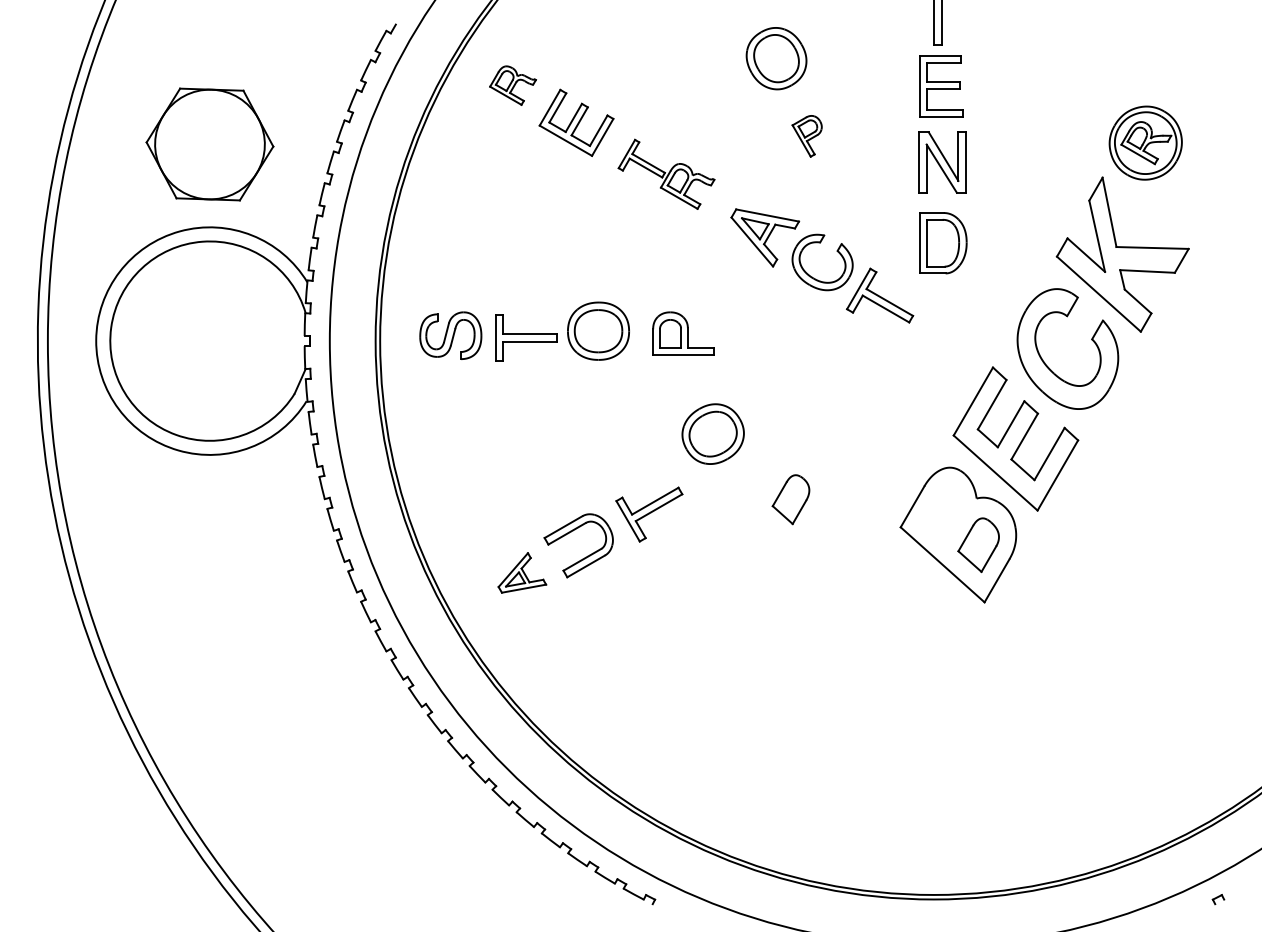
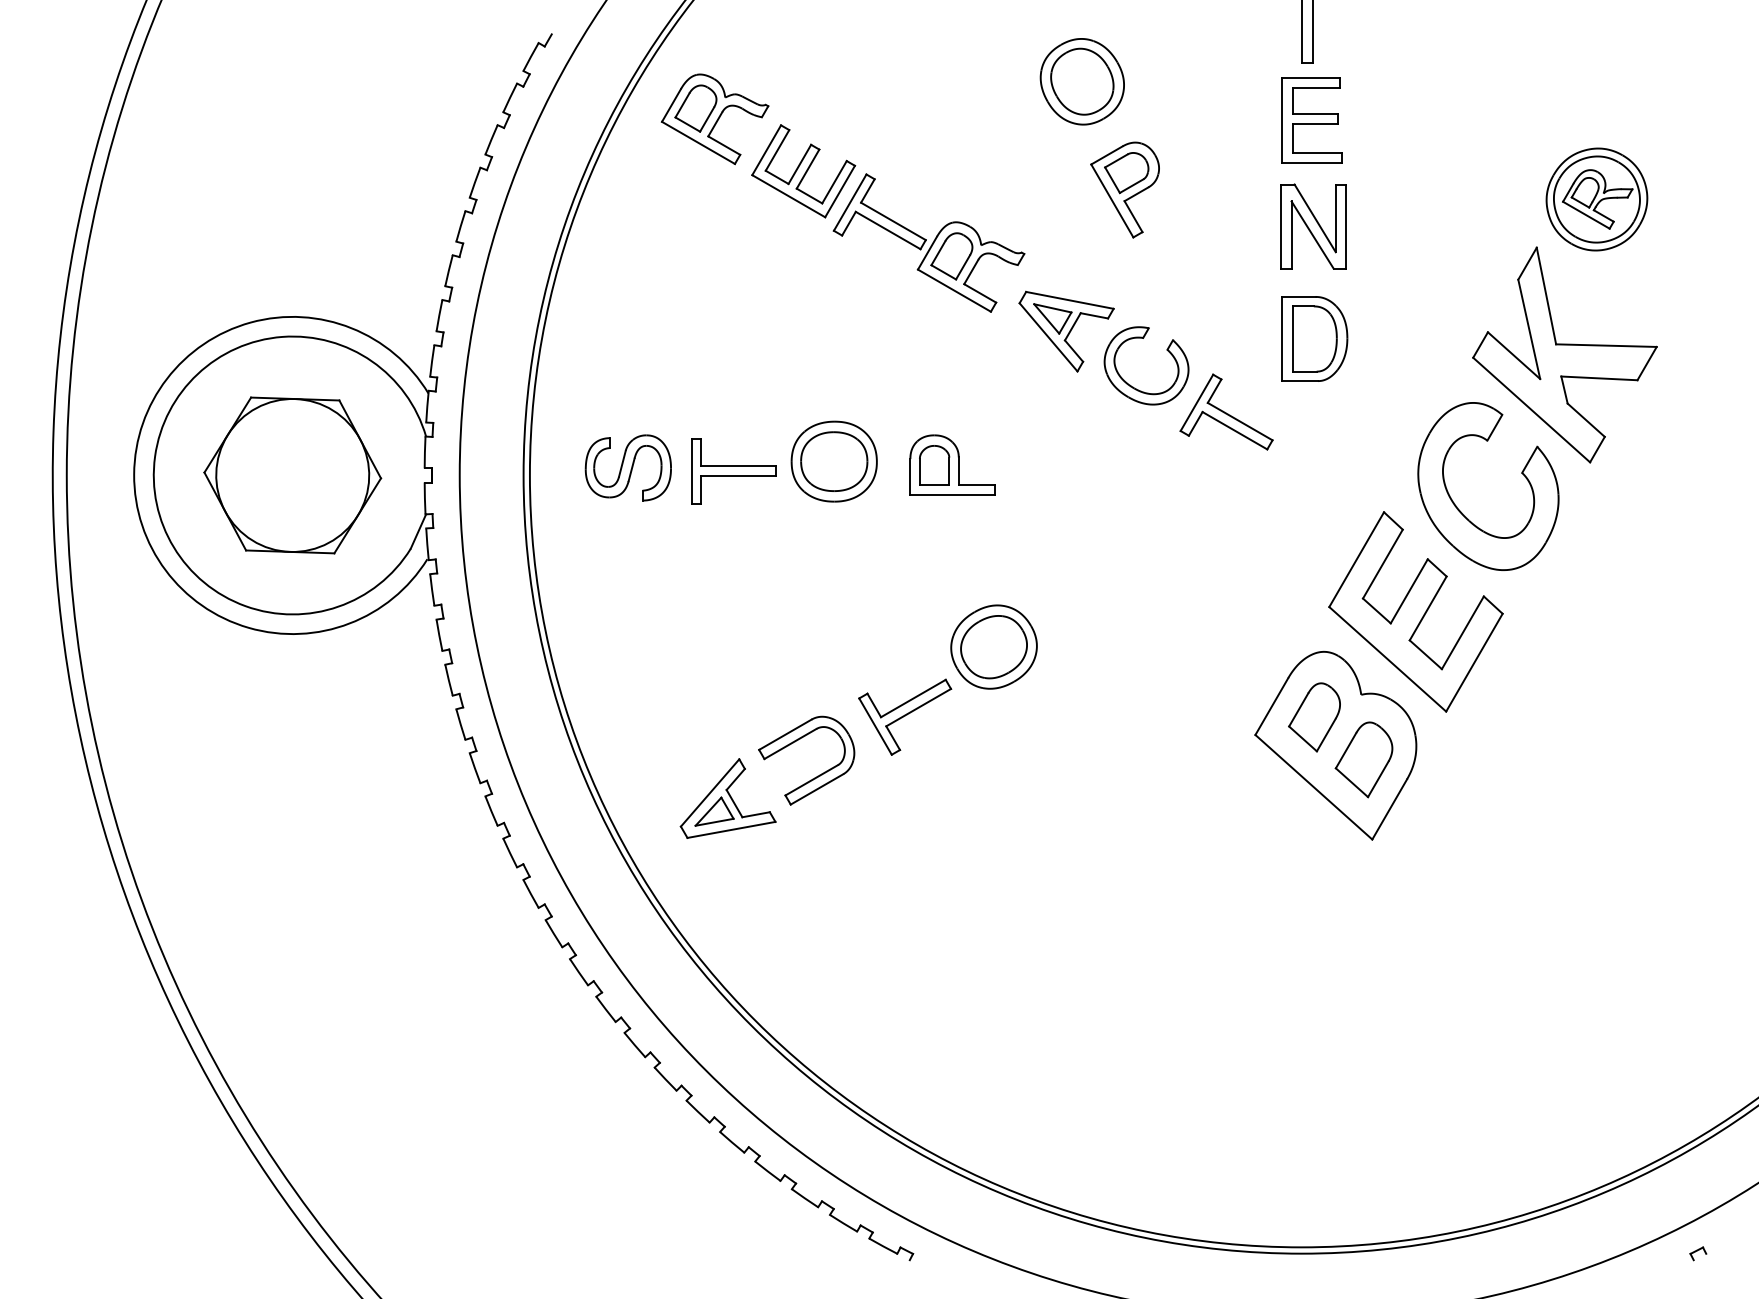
part: (512, 85) -> (714, 119), size x1.67
part: (806, 135) -> (1124, 189), size x1.67
part: (209, 144) -> (292, 475), moved
part: (666, 173) -> (928, 242), size x1.43
part: (712, 433) -> (993, 646), moved
part: (791, 499) -> (1314, 717), moved
part: (521, 572) -> (727, 798), size x1.43

